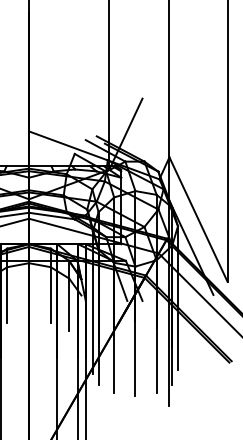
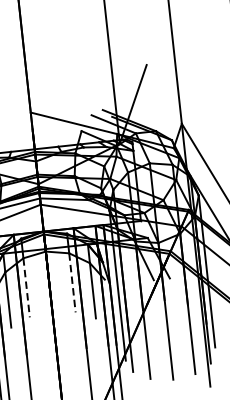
line: (7, 295) -> (26, 288), solid -> dashed
line: (50, 295) -> (72, 283), solid -> dashed

